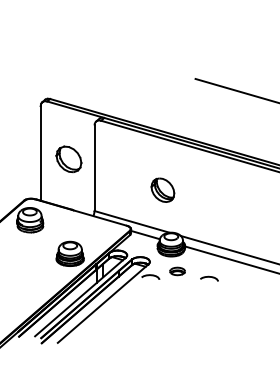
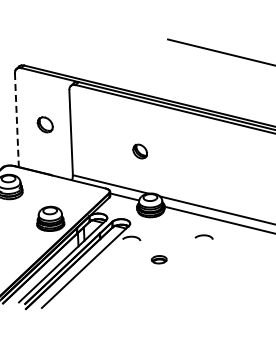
line: (40, 153) -> (16, 120), solid -> dashed
part: (68, 159) -> (44, 124), size x0.6
part: (162, 189) -> (139, 150), size x0.6
part: (177, 271) -> (159, 259), moved
curve: (209, 277) -> (204, 235), moved

